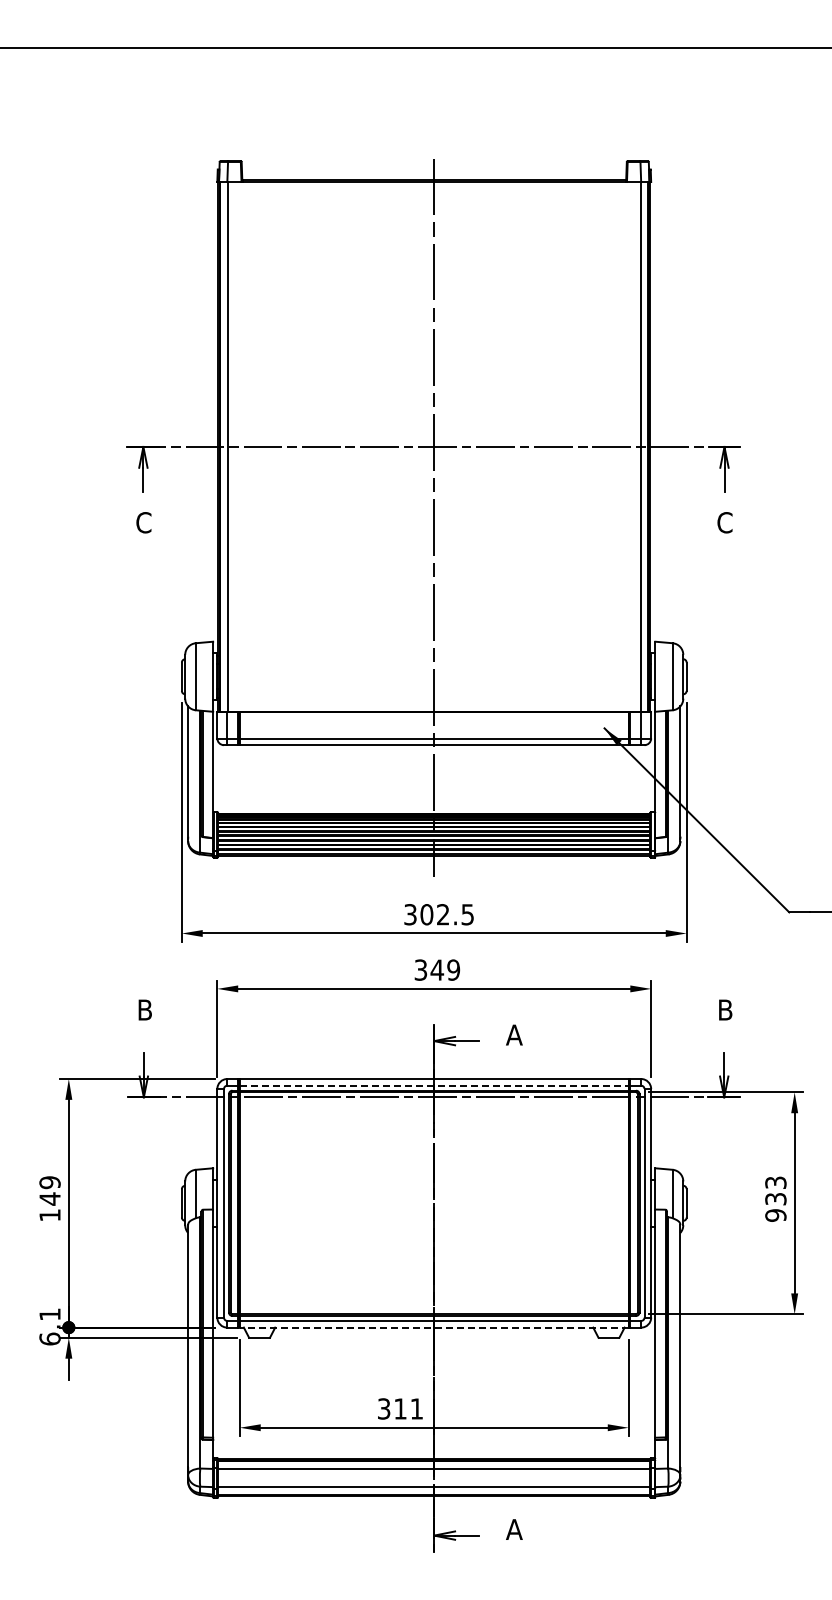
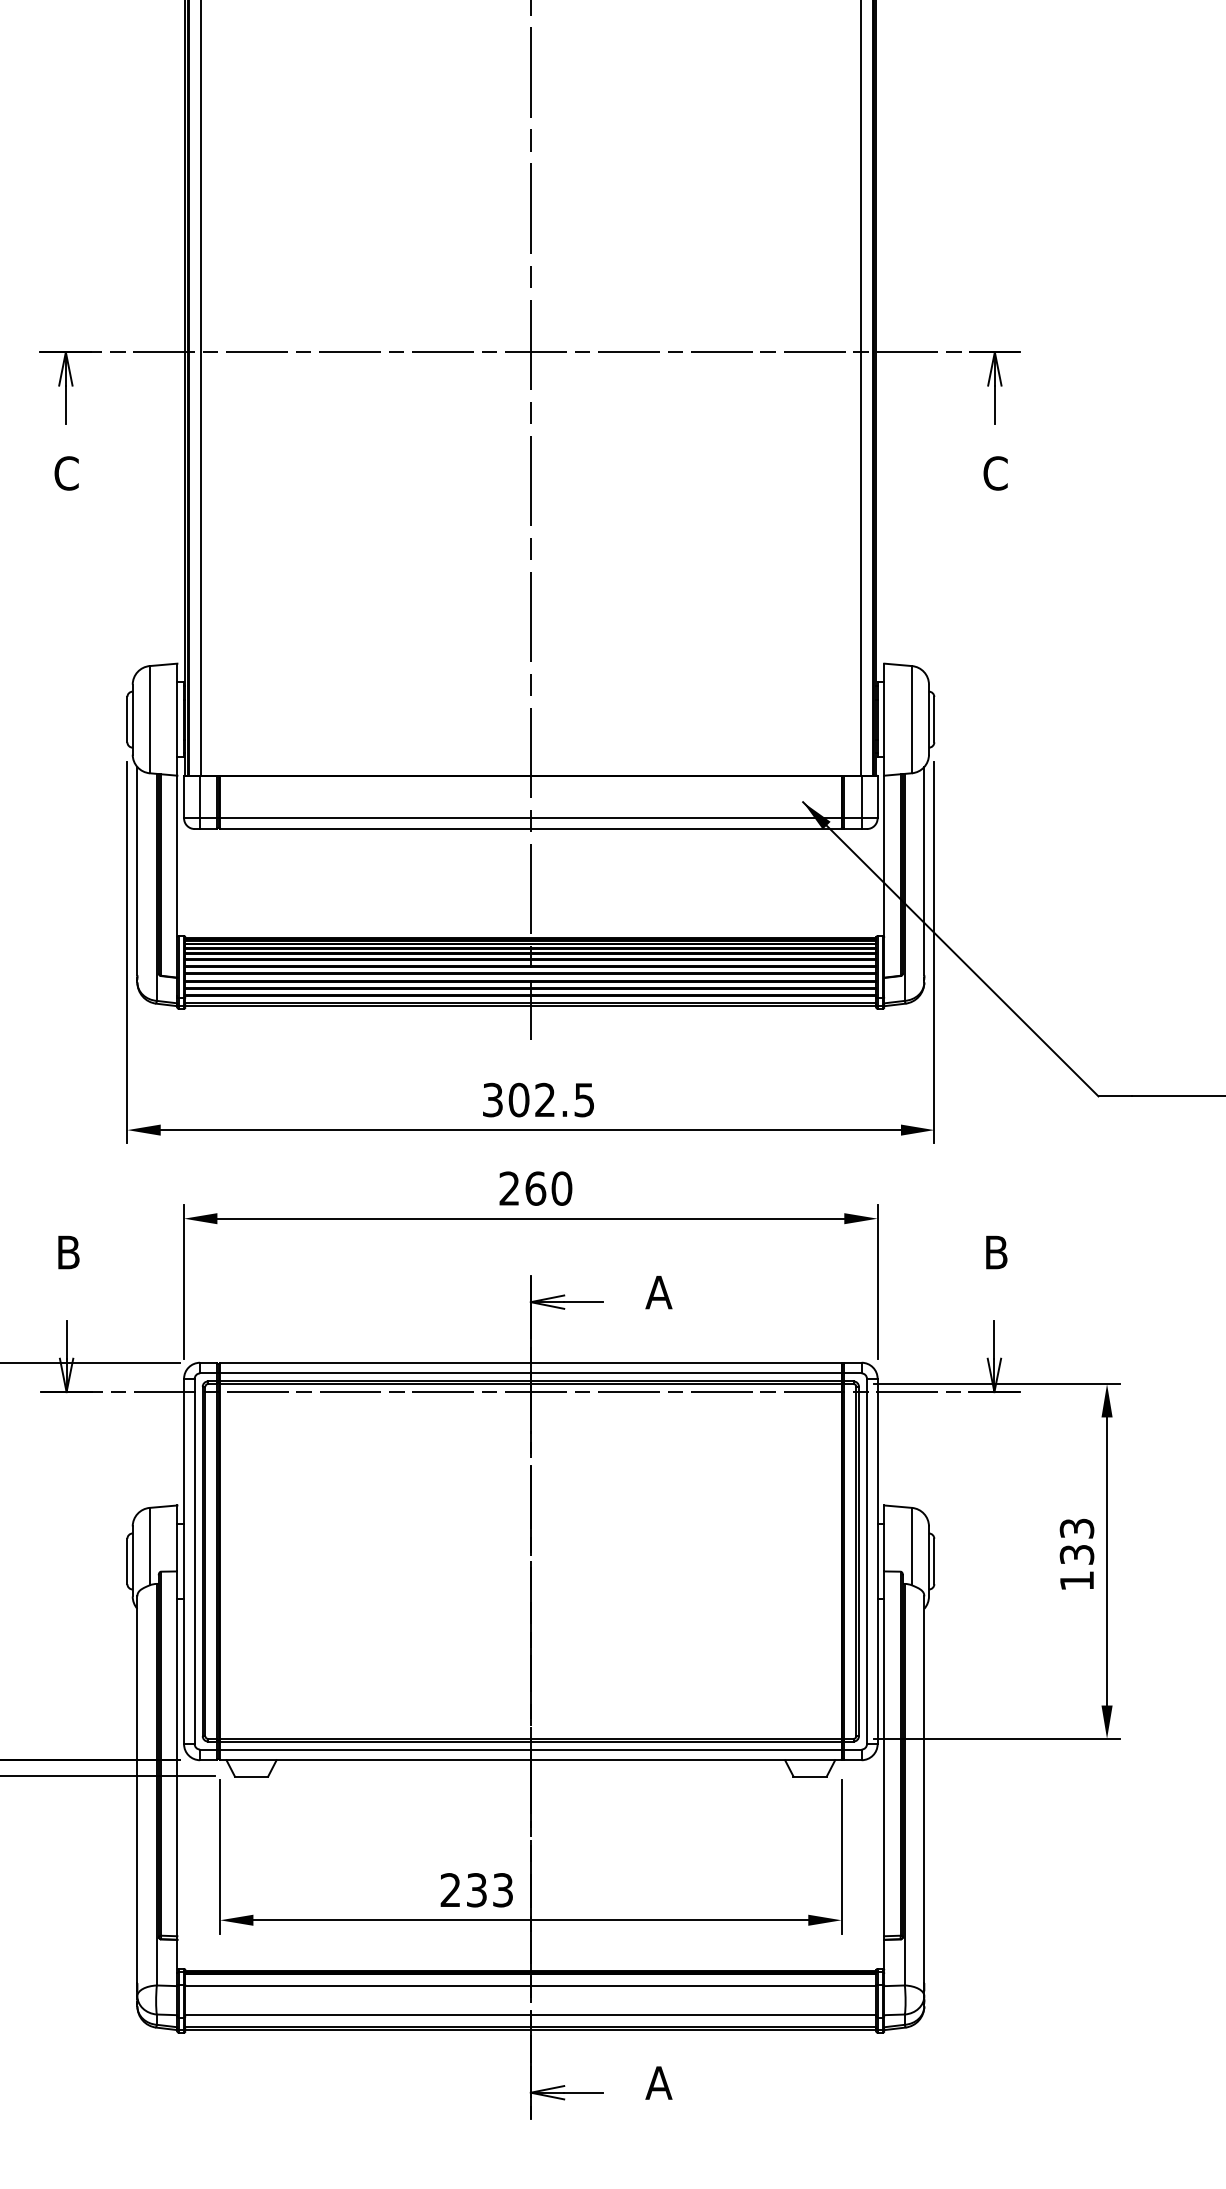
text: (437, 969) -> (536, 1187), 349 -> 260
line: (434, 1085) -> (531, 1373), dashed -> solid
text: (775, 1215) -> (1076, 1580), 933 -> 133
line: (433, 1327) -> (529, 1760), dashed -> solid
text: (400, 1408) -> (476, 1889), 311 -> 233

